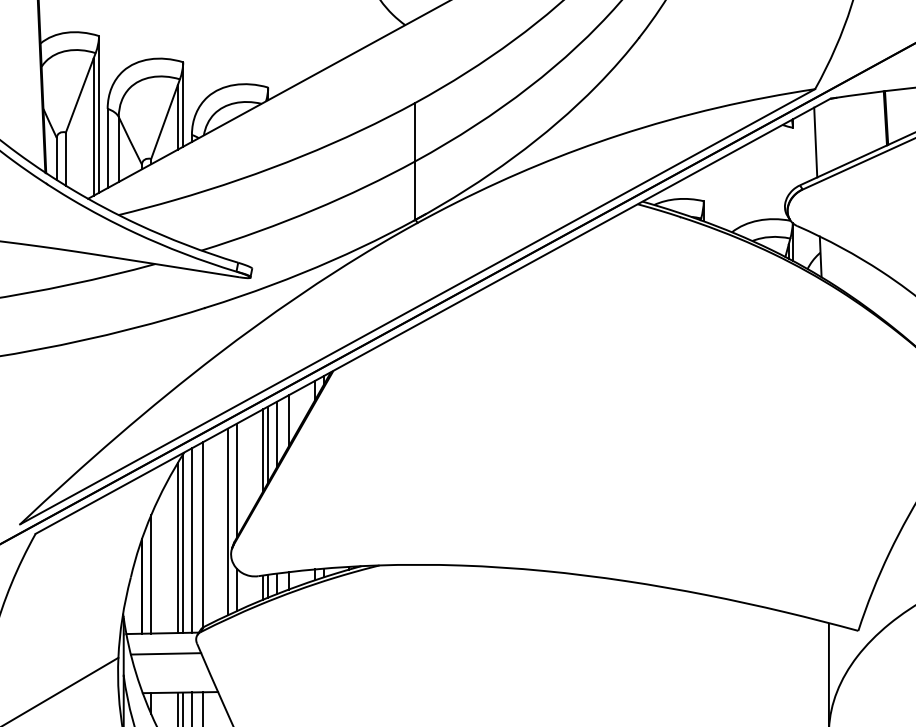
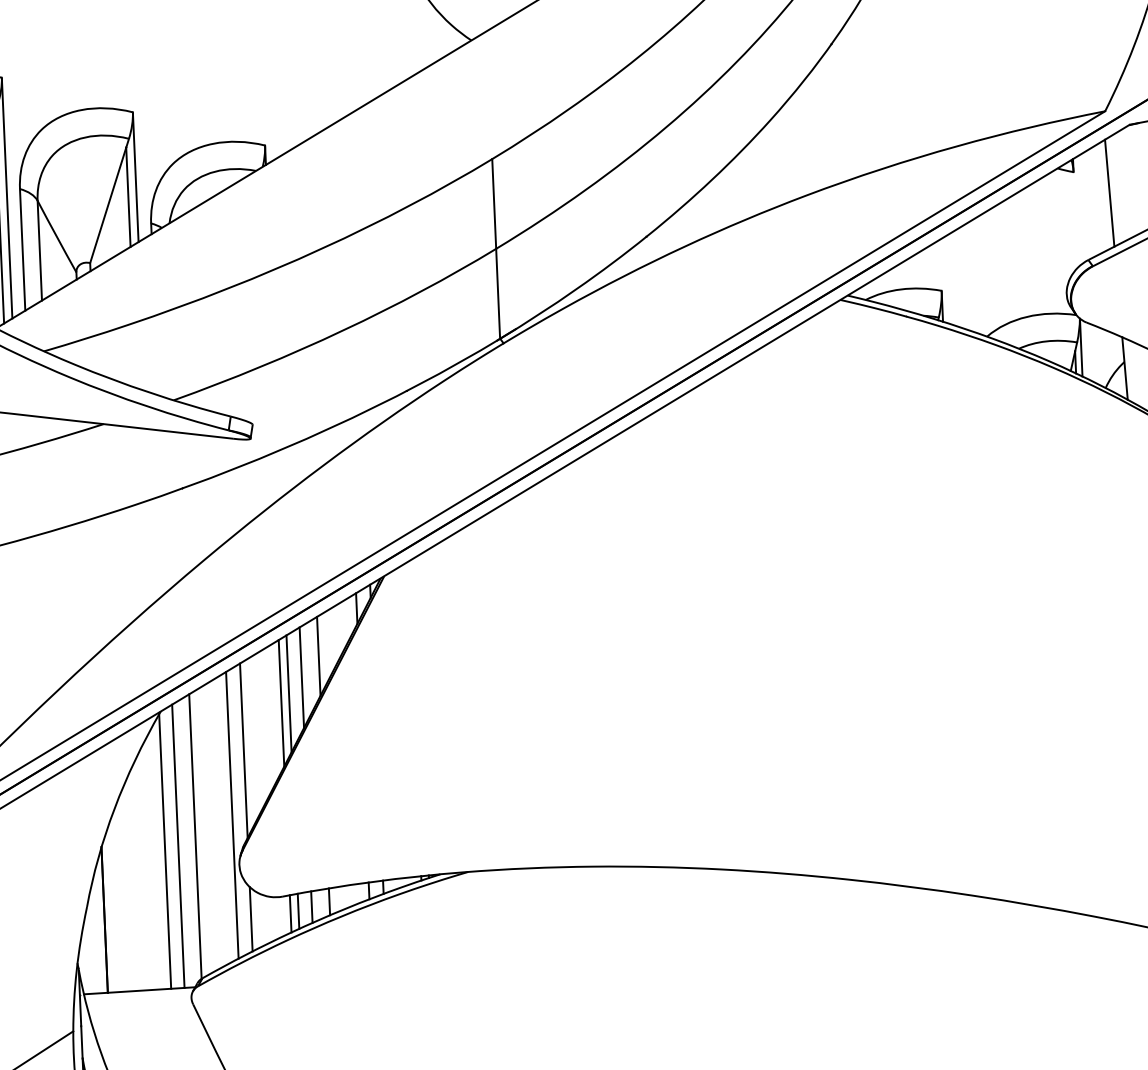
line: (177, 547) -> (156, 857), removed
line: (151, 574) -> (118, 901), removed
line: (165, 653) -> (145, 1021), removed

